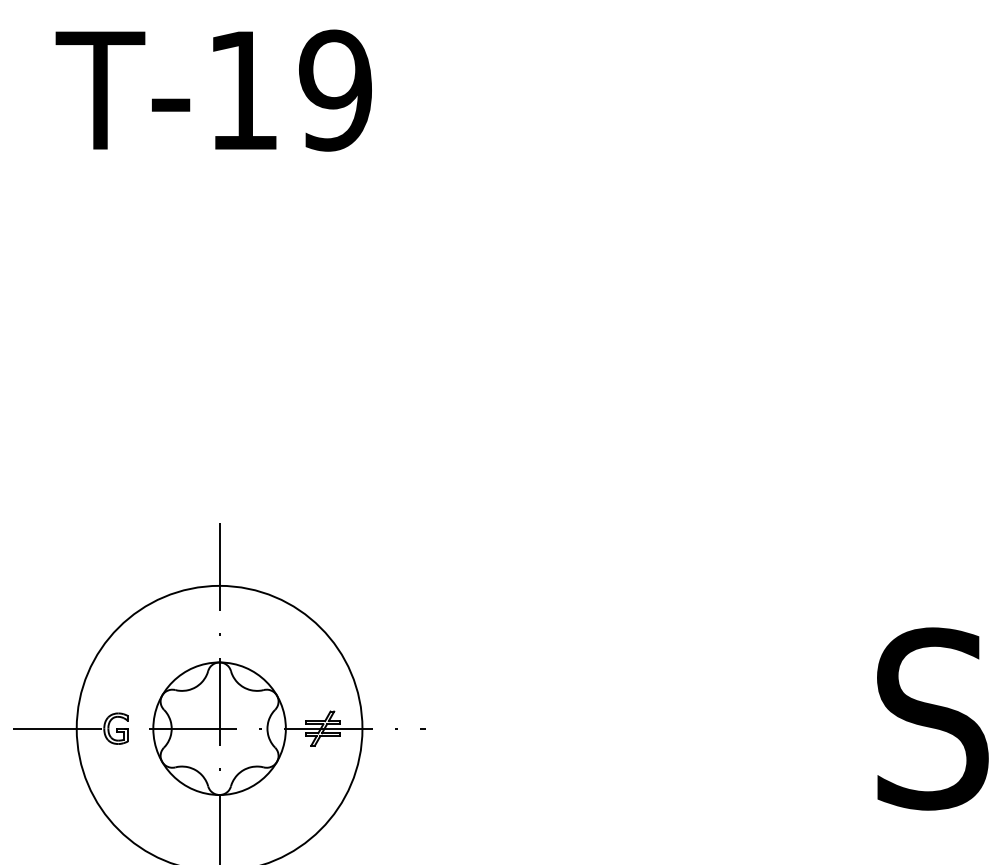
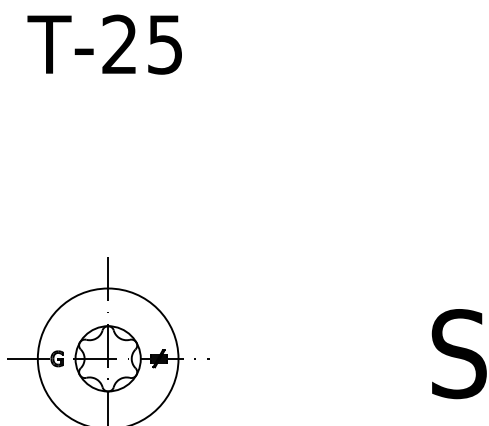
text: (289, 90) -> (142, 44), T-19 -> T-25

